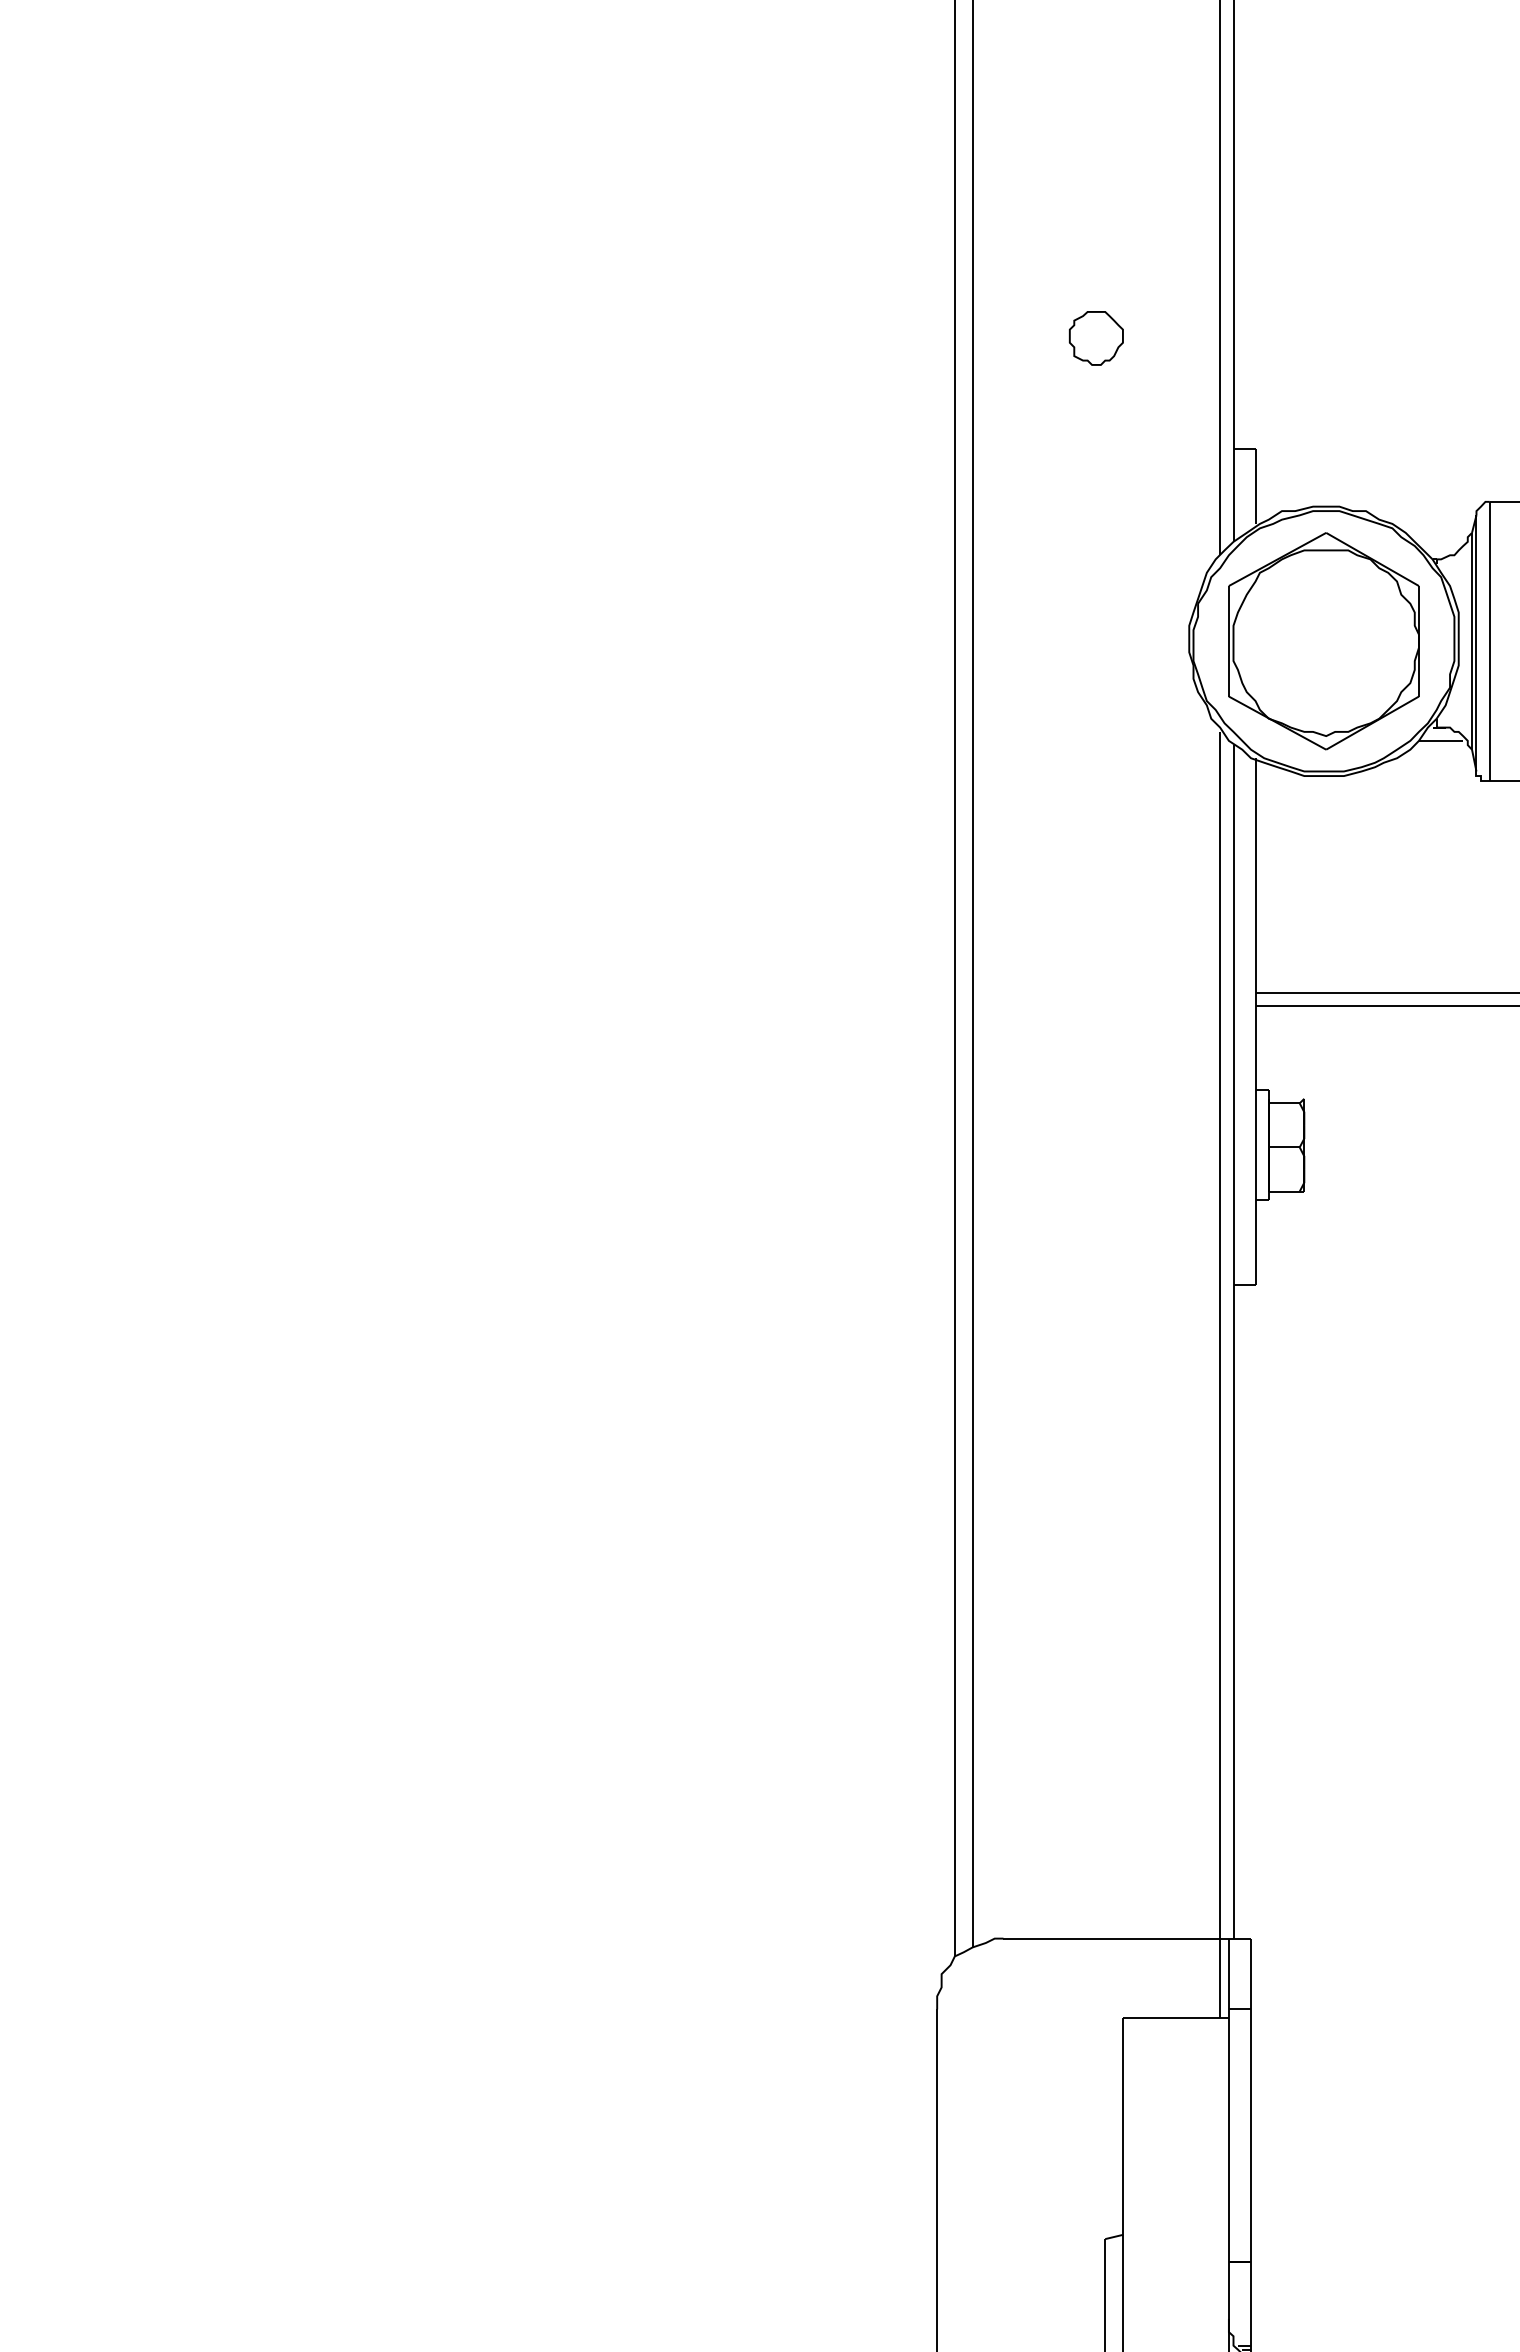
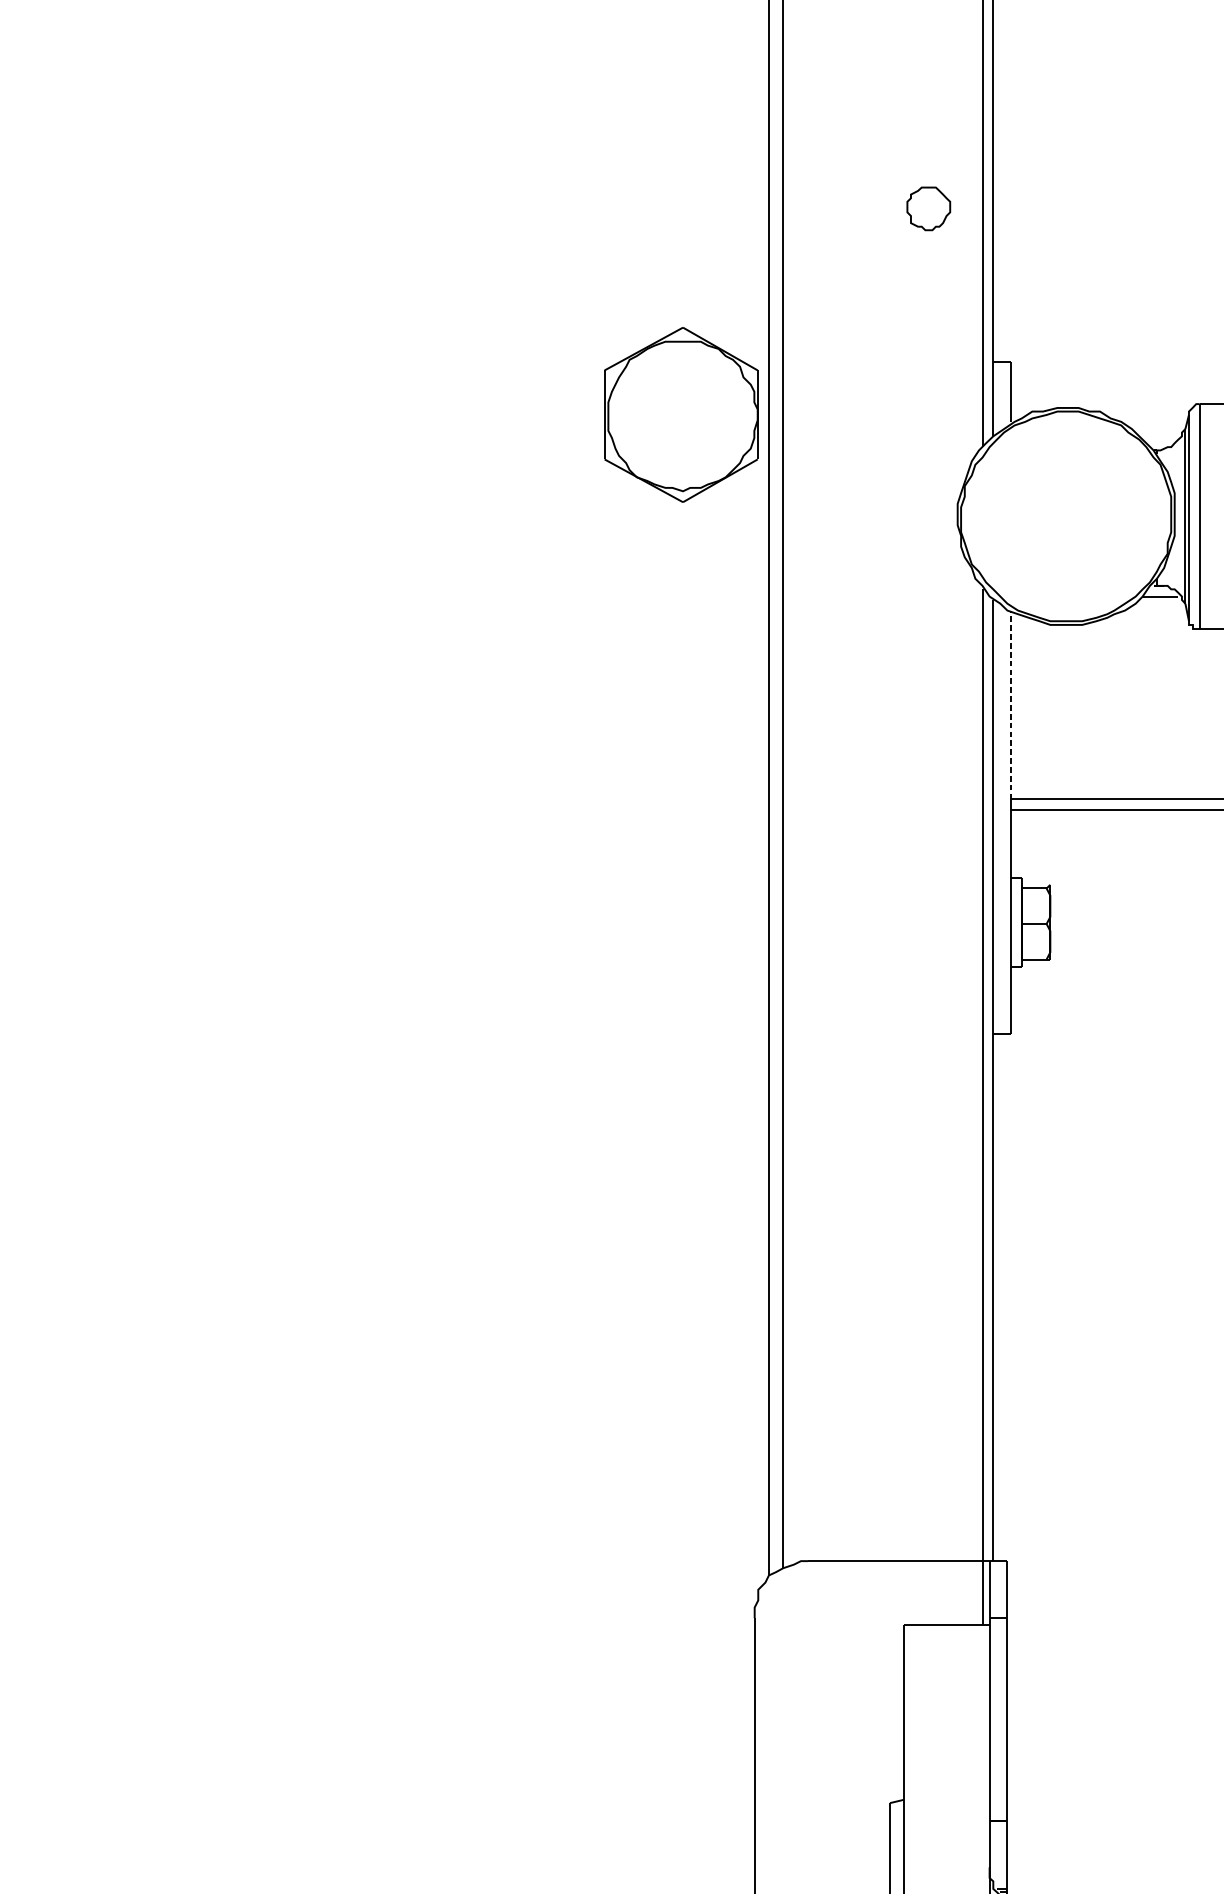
part: (1095, 338) -> (928, 208), moved
part: (1323, 641) -> (680, 415), moved
line: (1255, 874) -> (1011, 704), solid -> dashed

